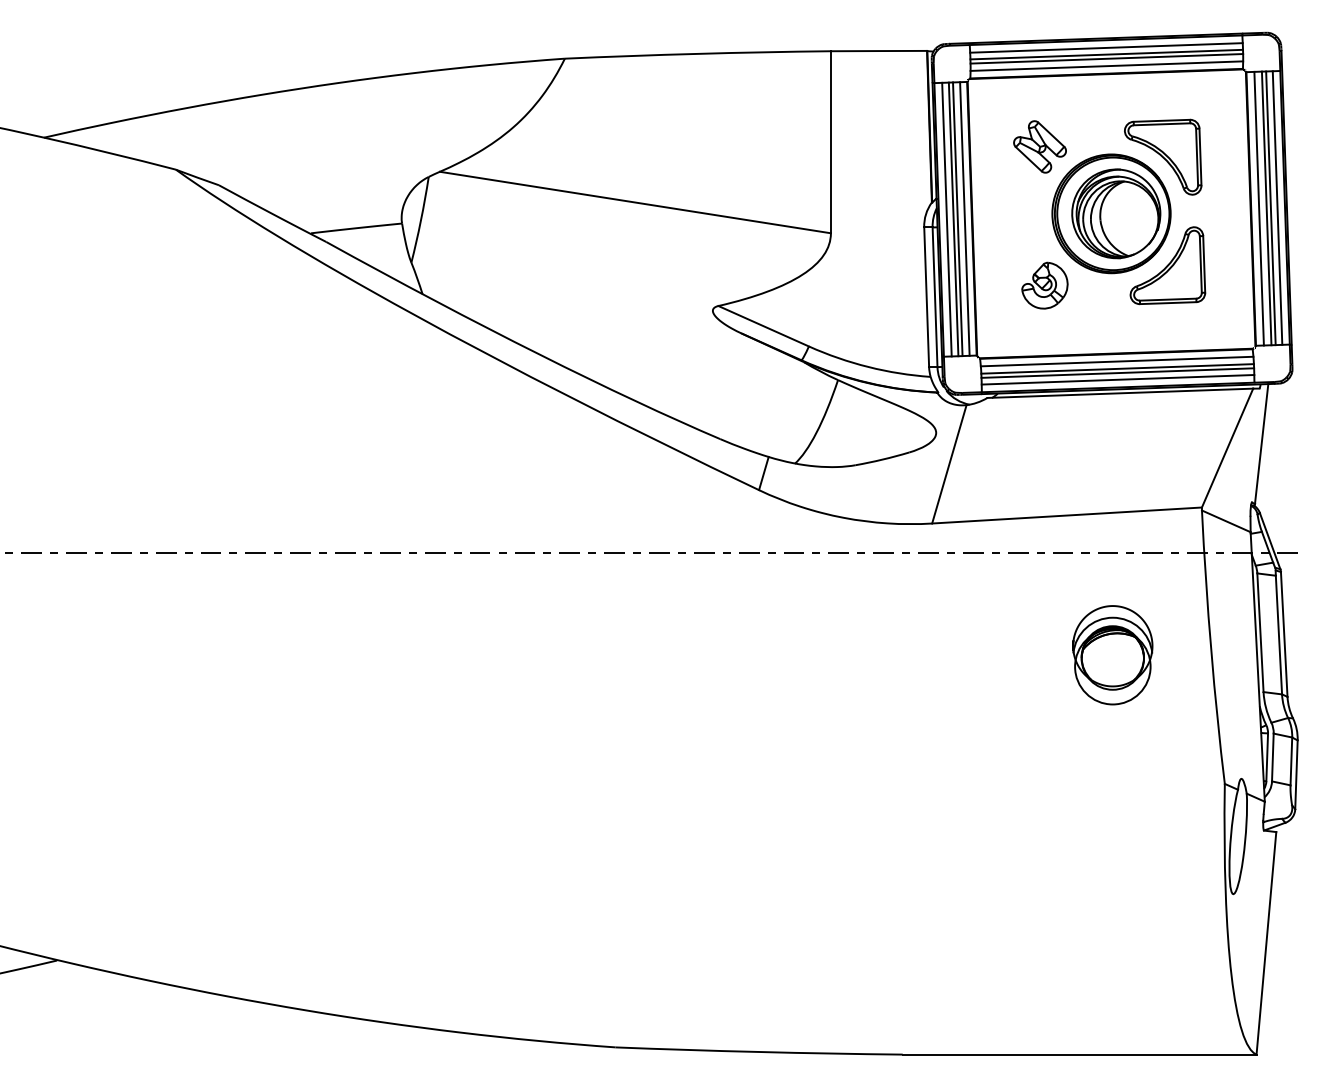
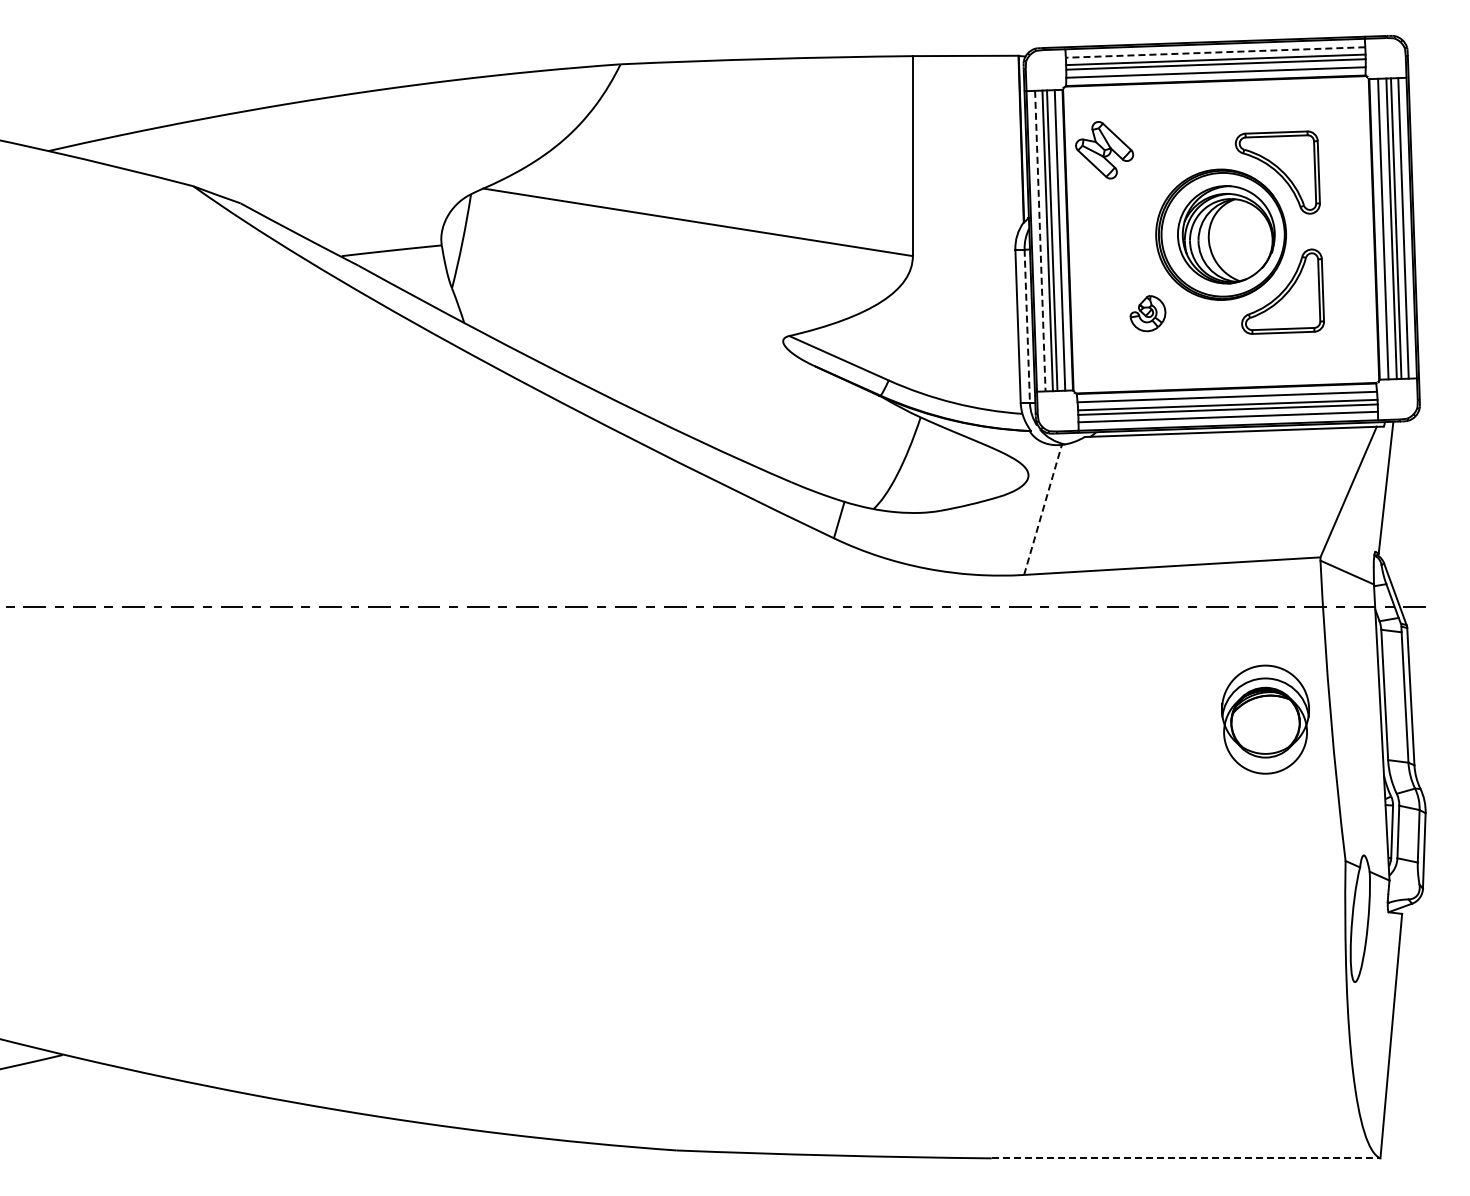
line: (1106, 47) -> (1215, 52), solid -> dashed
part: (1039, 147) -> (1104, 150), moved
line: (947, 219) -> (1040, 241), solid -> dashed
part: (1044, 285) -> (1147, 313), size x0.7
line: (935, 297) -> (1027, 326), solid -> dashed
line: (949, 463) -> (1043, 509), solid -> dashed
part: (1112, 655) -> (1265, 719), moved
line: (1080, 1054) -> (1186, 1158), solid -> dashed

